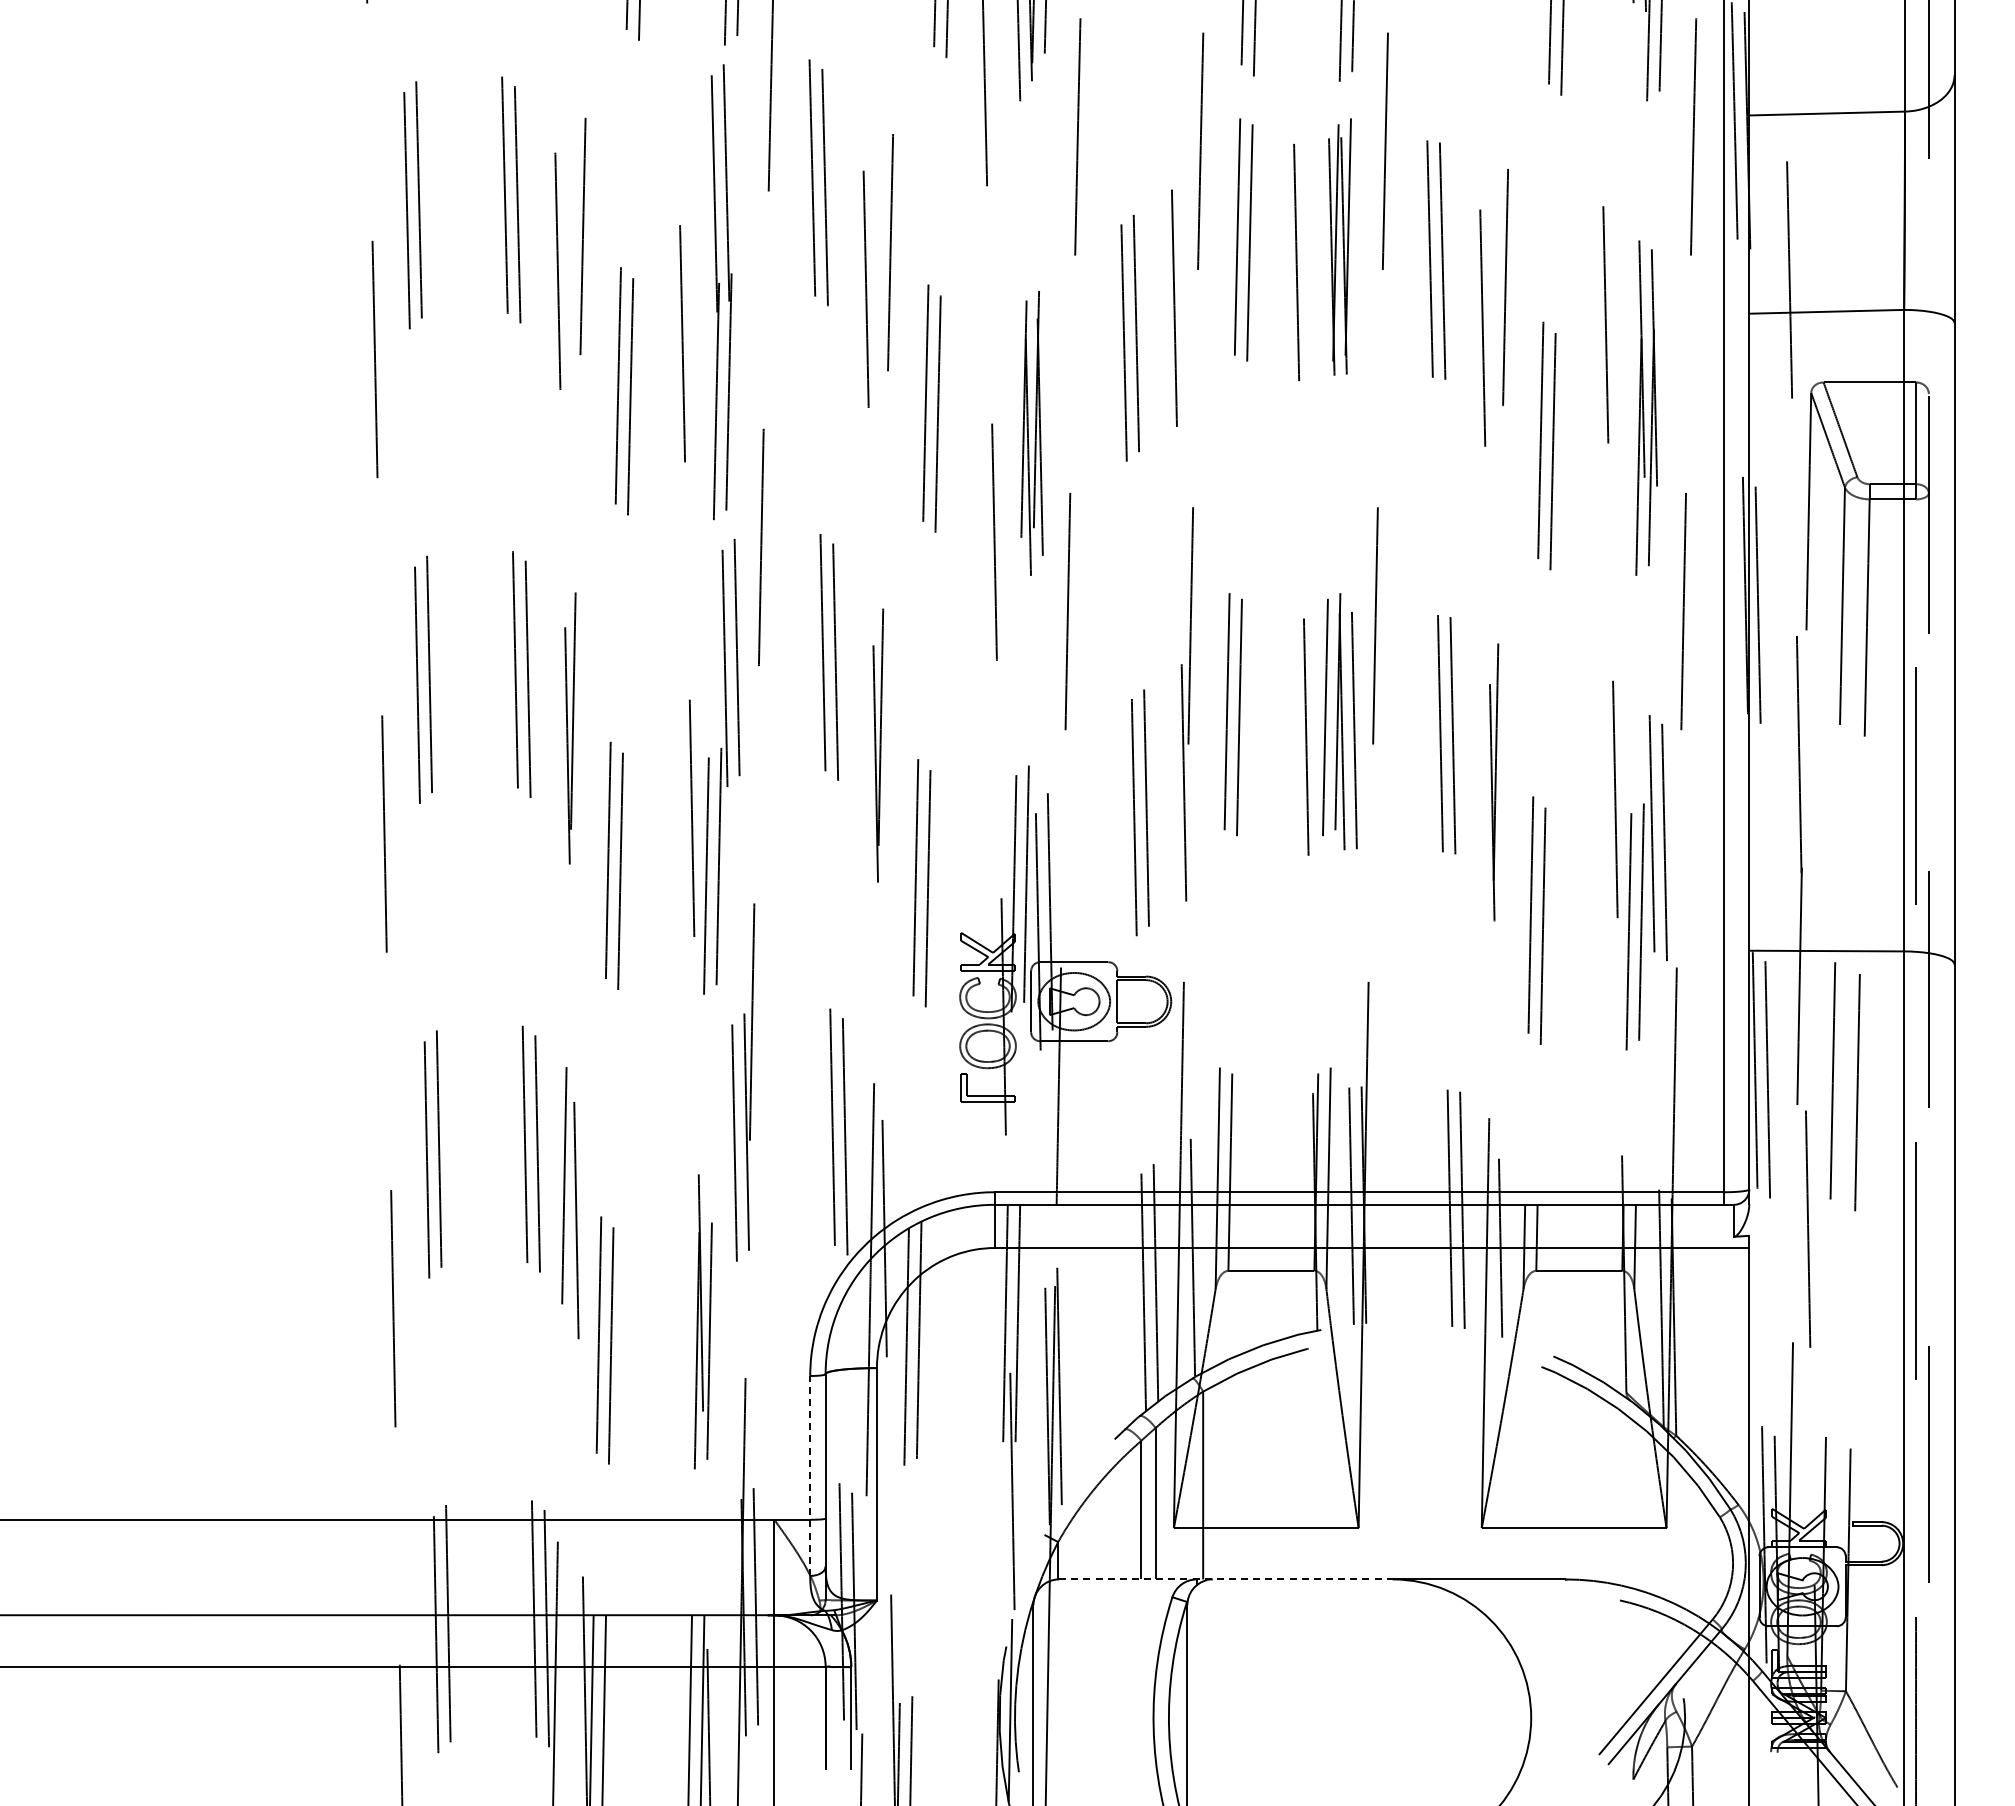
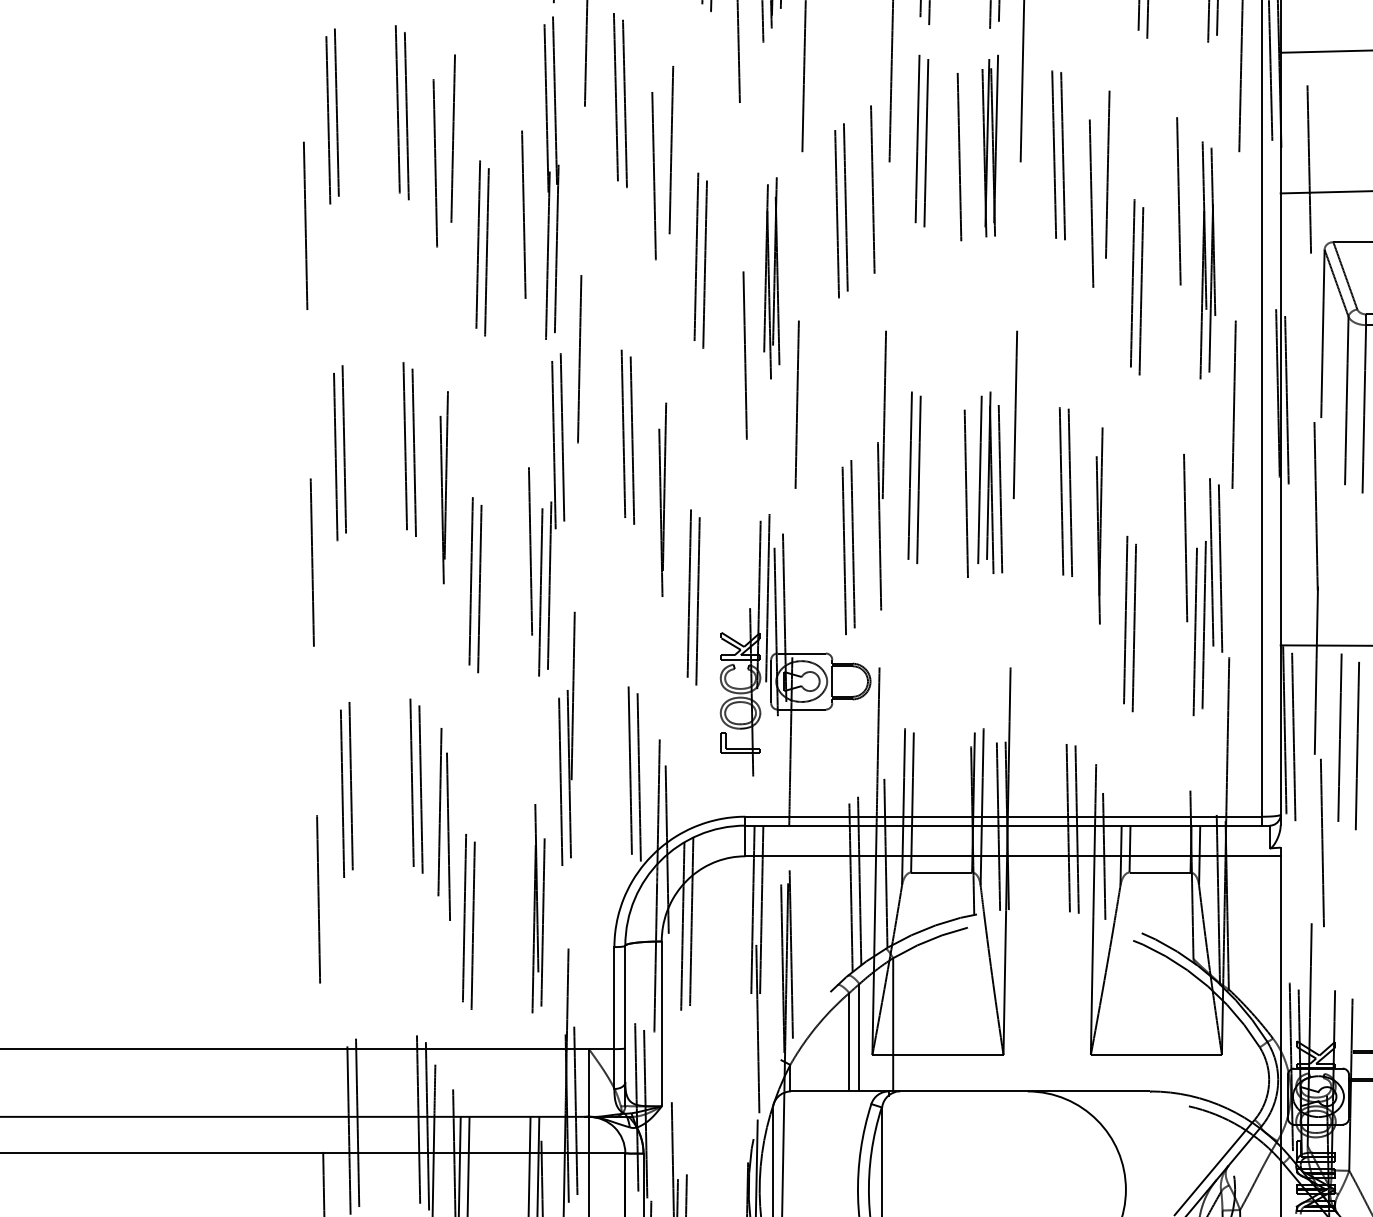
line: (810, 1475) -> (614, 1017), dashed -> solid
line: (1225, 1579) -> (909, 1091), dashed -> solid

